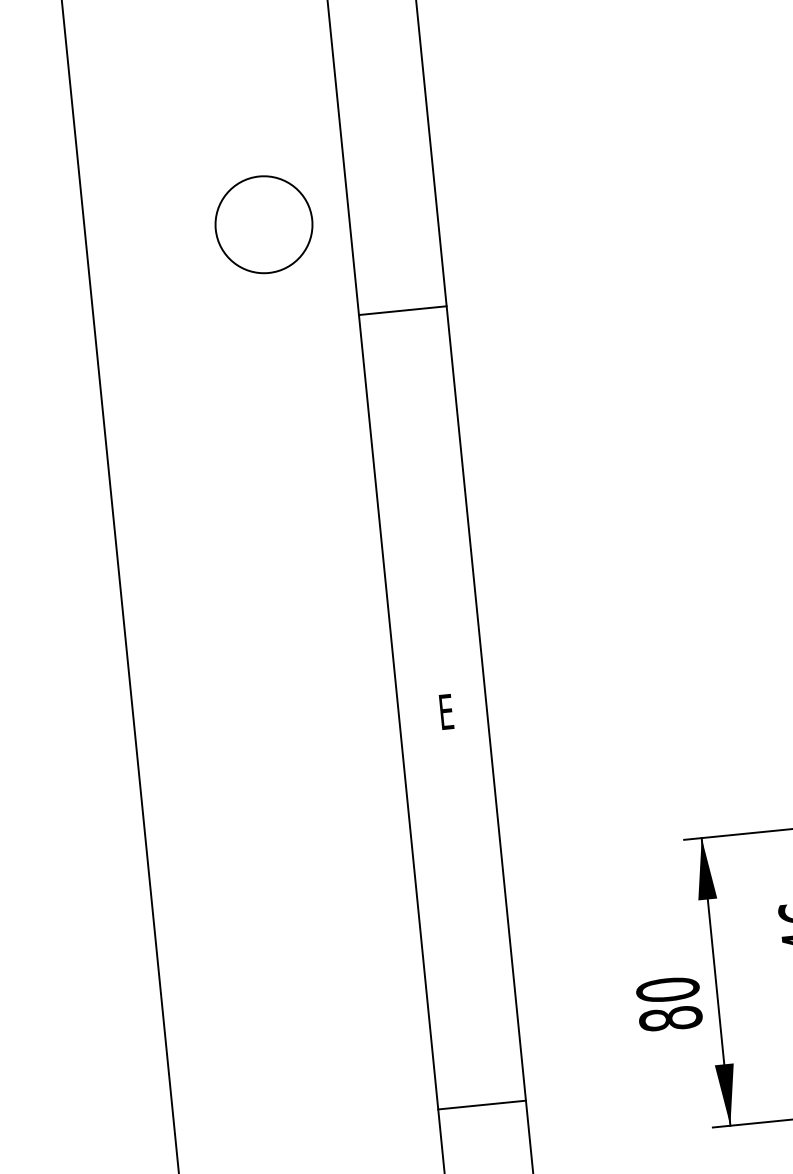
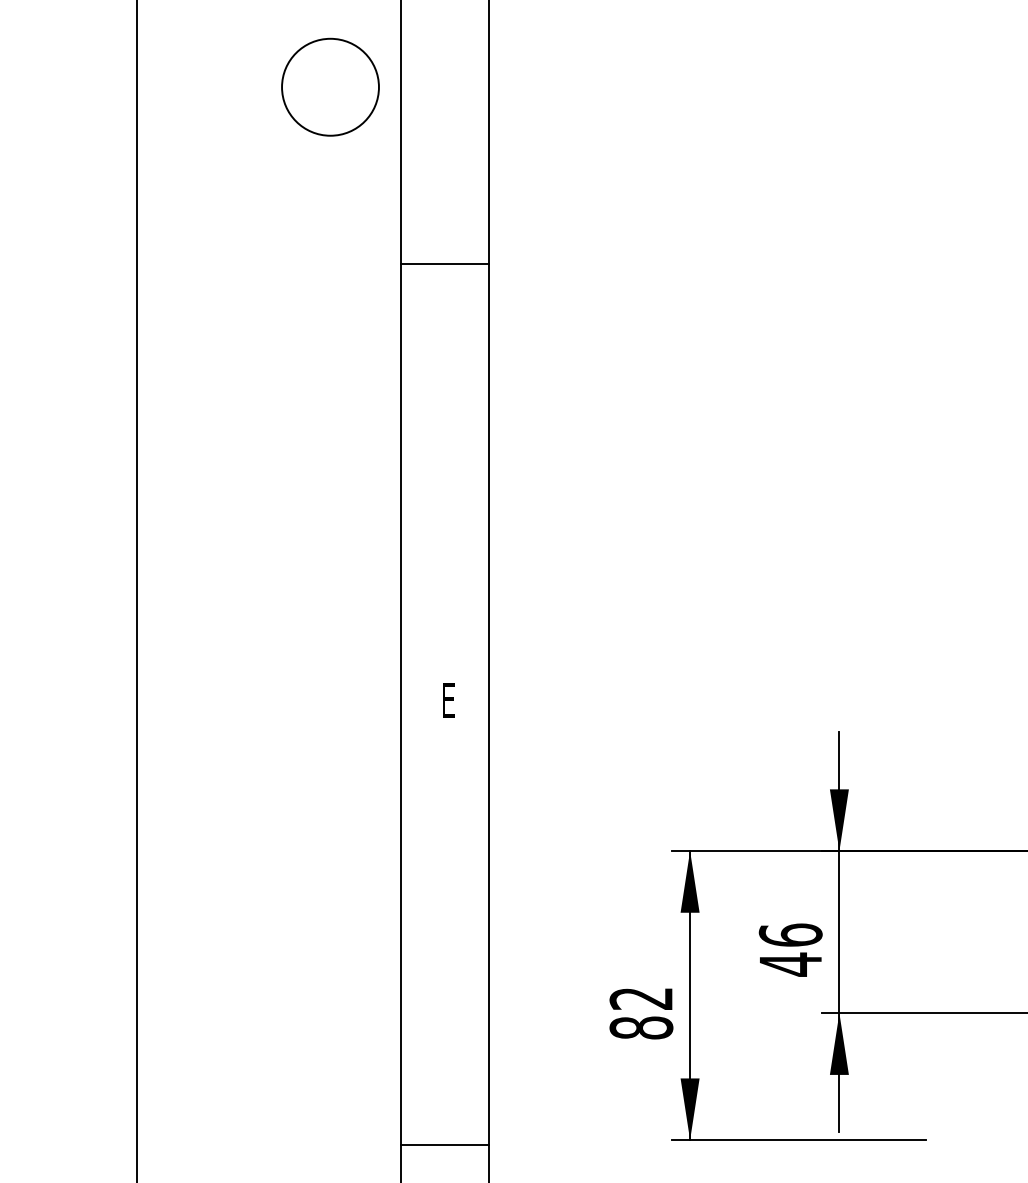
circle: (263, 223) -> (330, 86), moved
line: (403, 310) -> (445, 263), moved
text: (667, 989) -> (641, 998), 80 -> 82
line: (482, 1104) -> (445, 1144), moved

